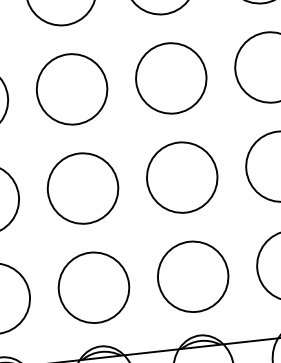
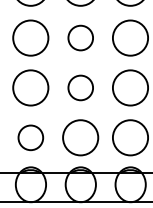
circle: (170, 77) -> (80, 37), size x0.7
circle: (181, 176) -> (80, 87), size x0.7
circle: (93, 287) -> (30, 137), size x0.7

